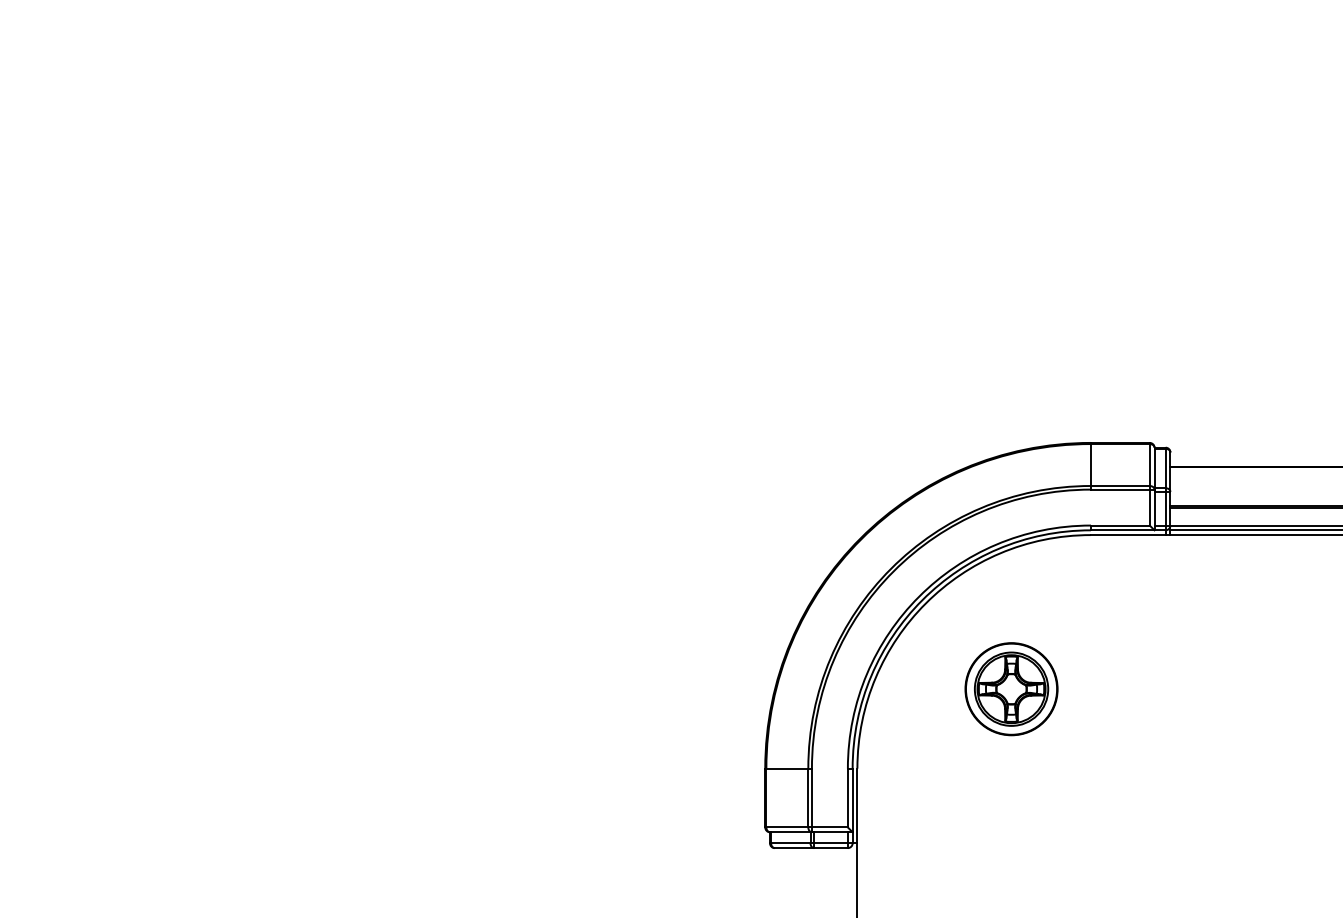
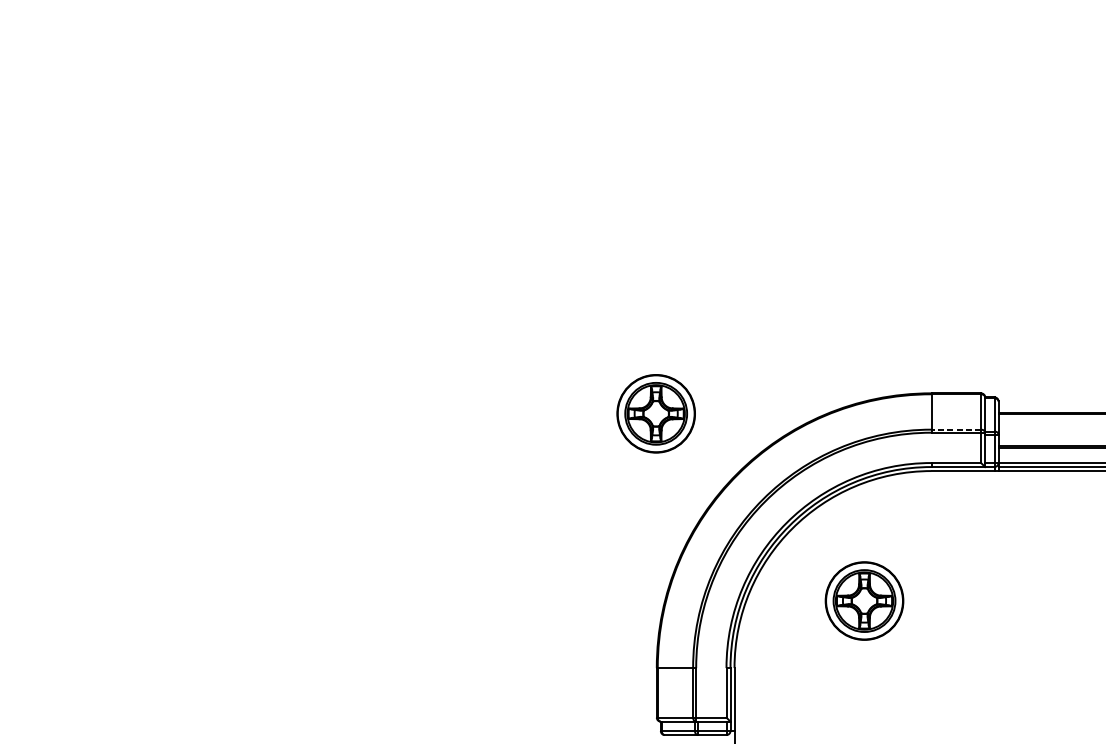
part: (764, 467) -> (656, 414), added
line: (1119, 485) -> (955, 429), solid -> dashed

